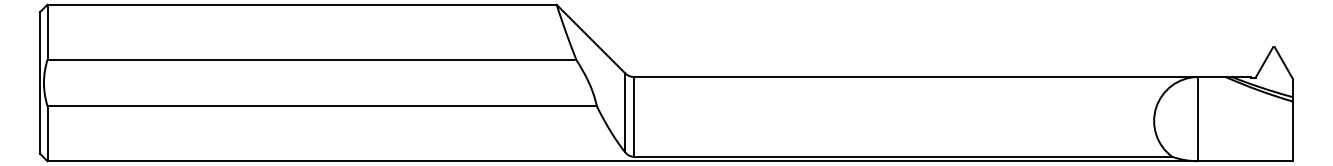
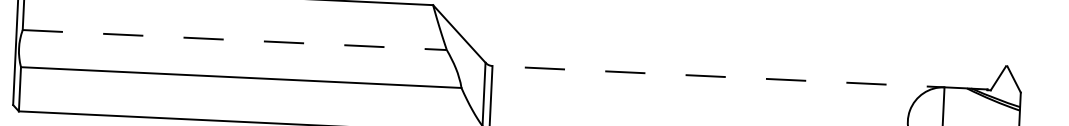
line: (312, 59) -> (235, 39), solid -> dashed
line: (929, 77) -> (729, 77), solid -> dashed

